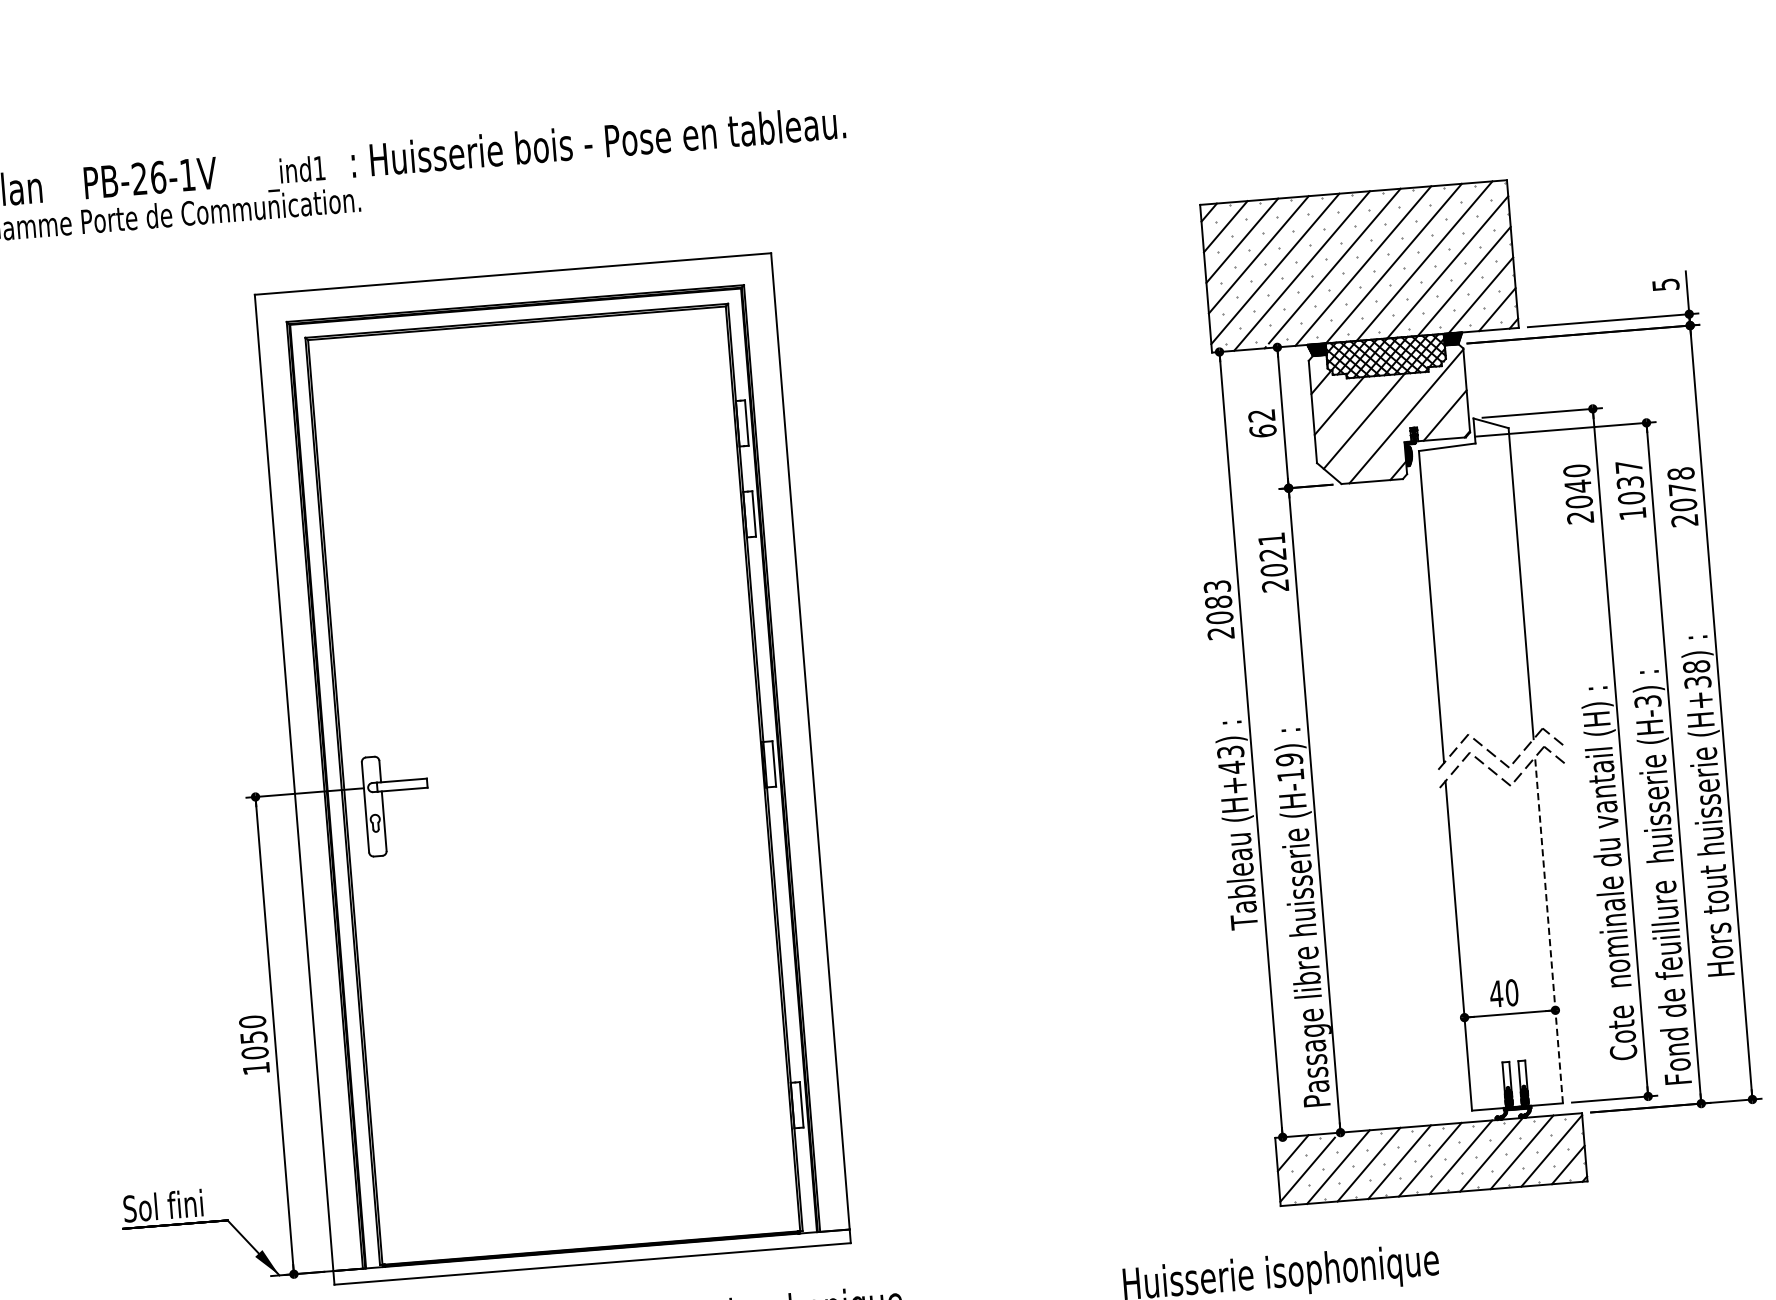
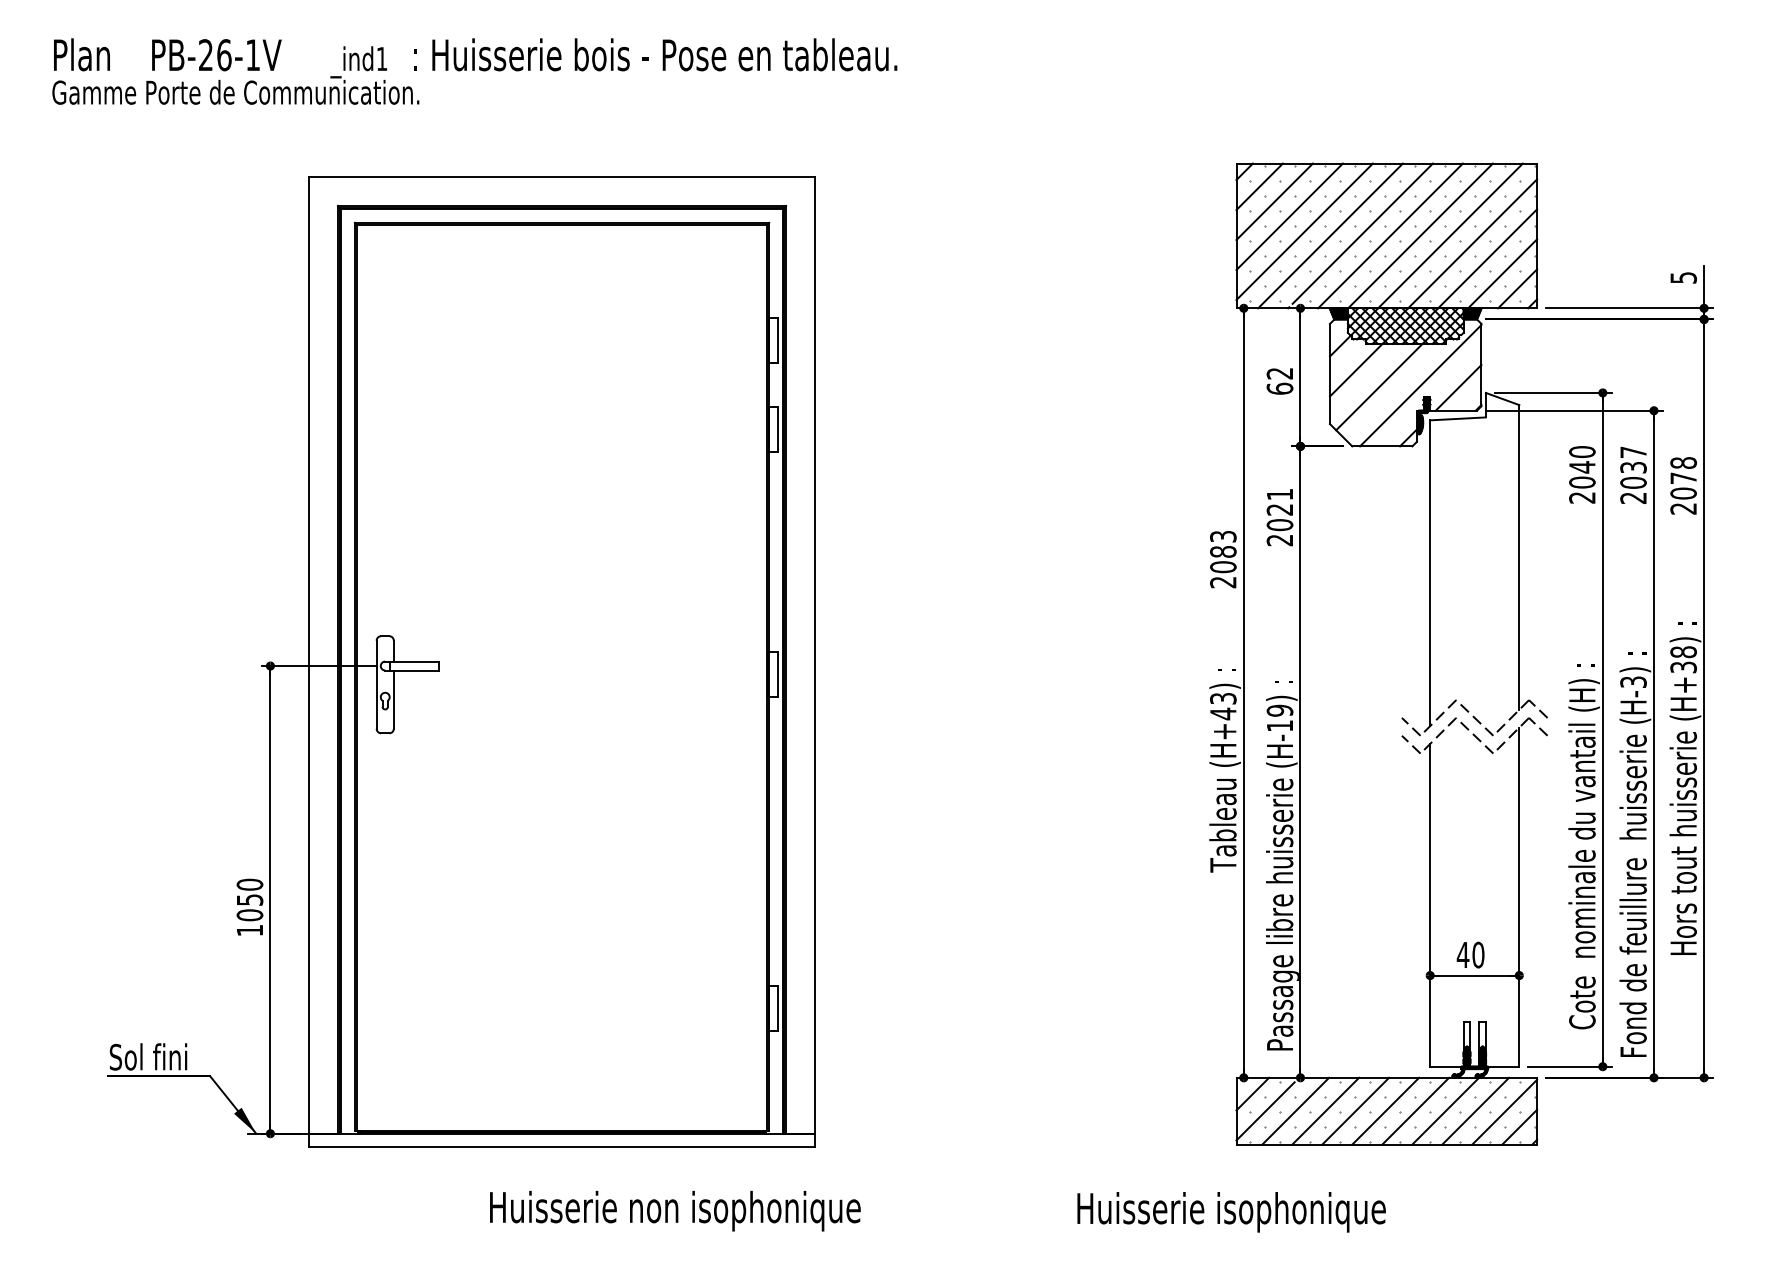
text: (1632, 513) -> (1633, 497), 1037 -> 2037
line: (1423, 765) -> (1410, 726), added
line: (1425, 783) -> (1410, 744), added
line: (1549, 930) -> (1519, 897), dashed -> solid

